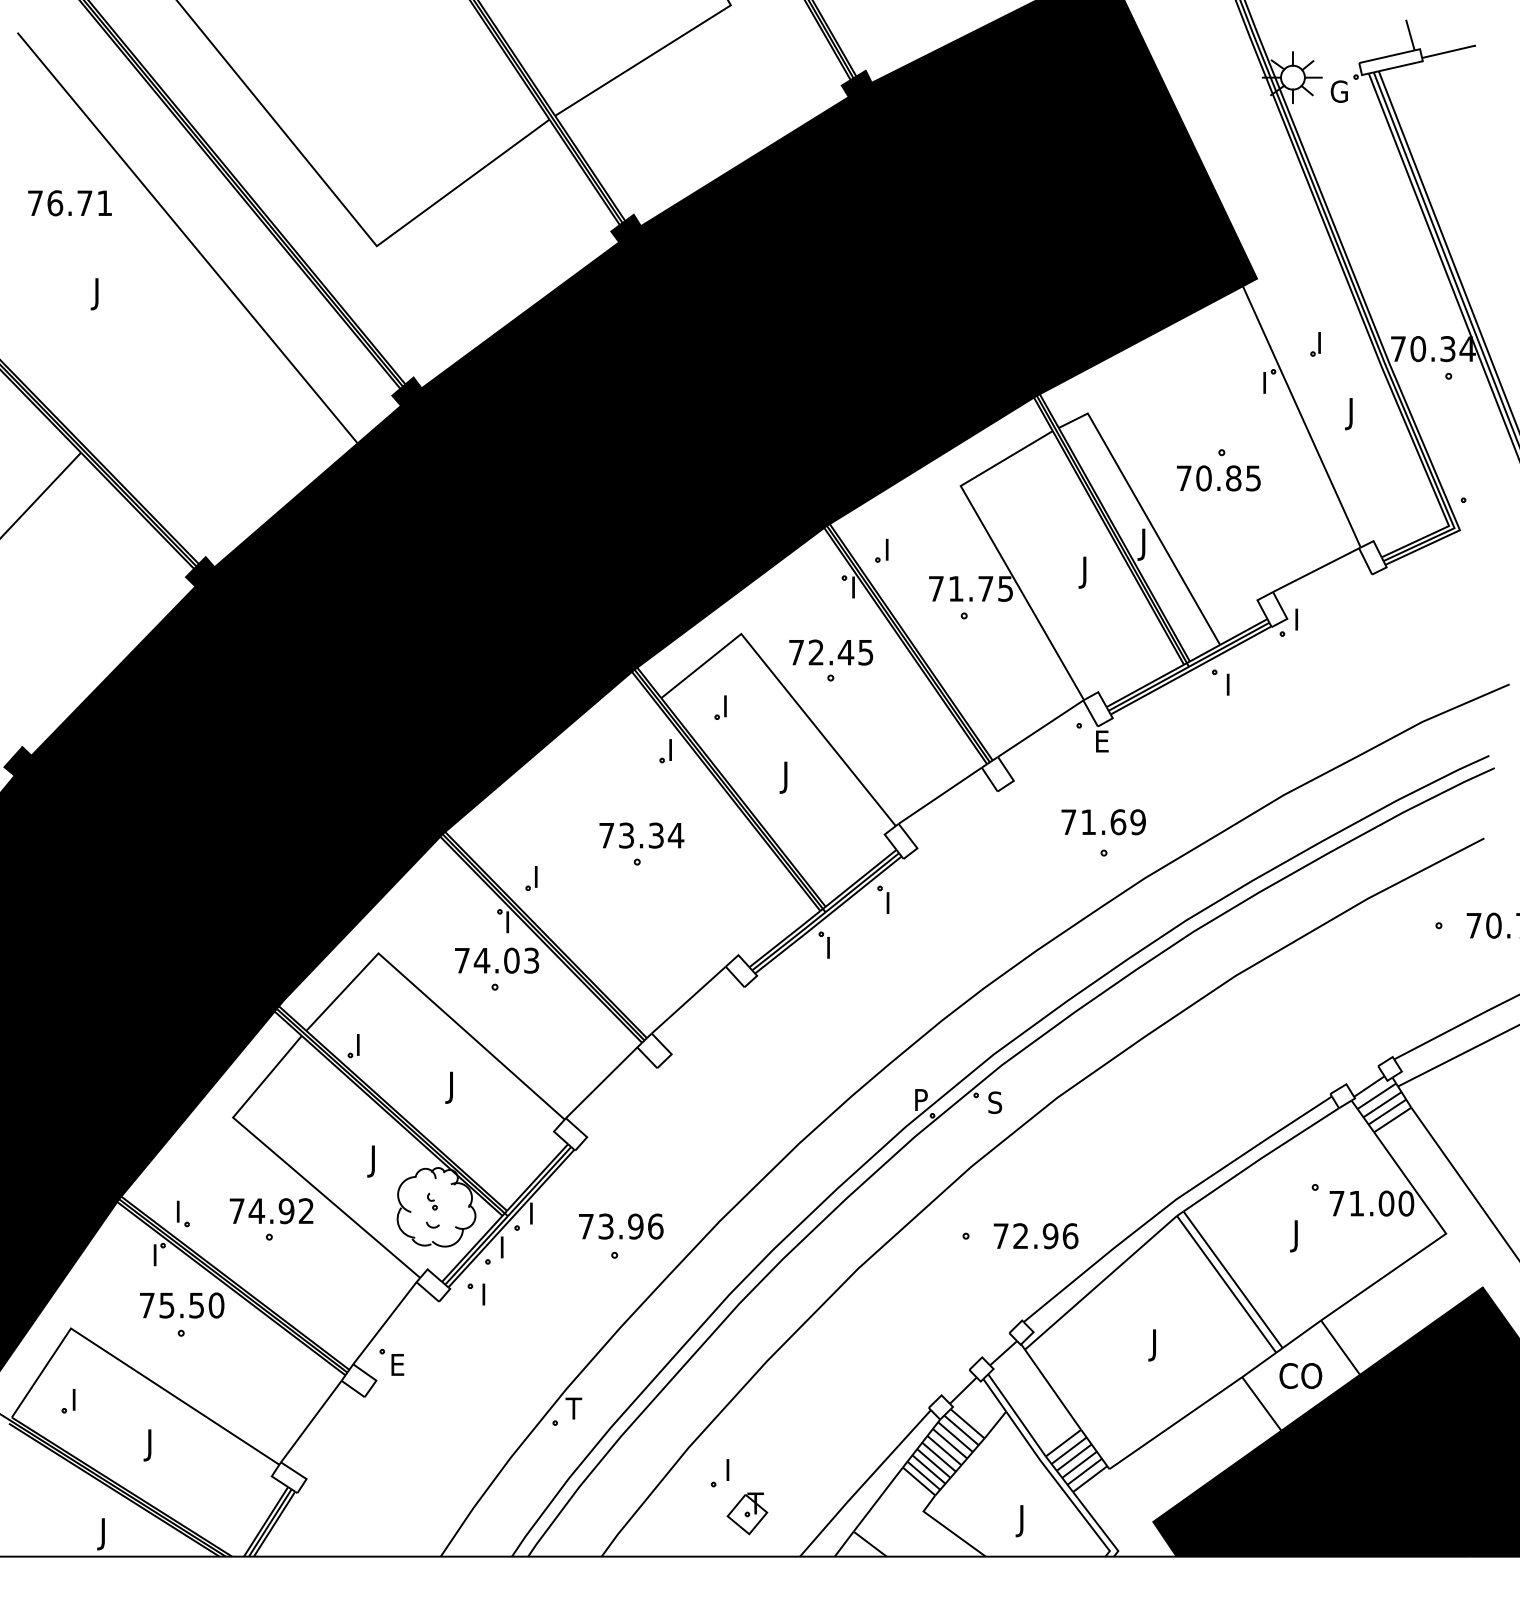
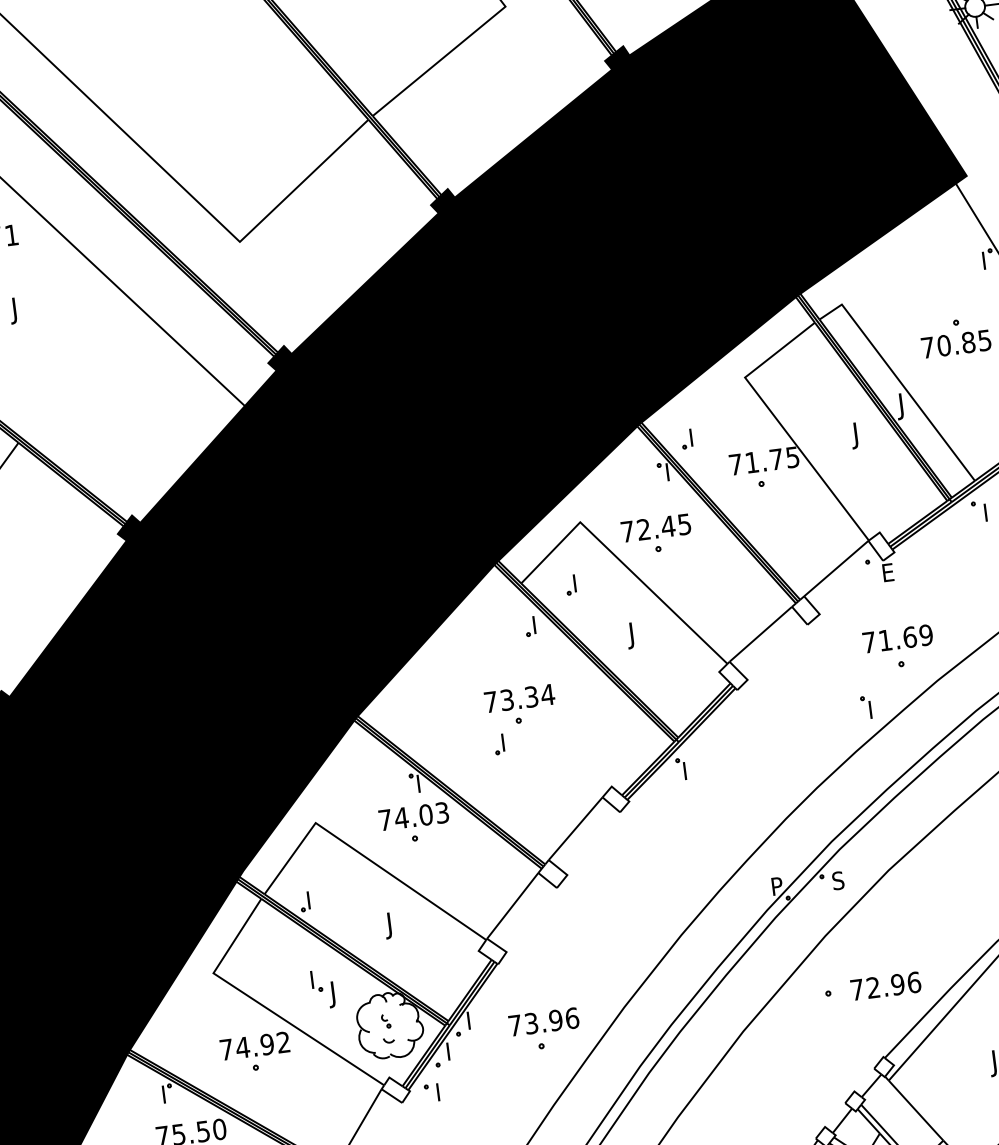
part: (531, 878) -> (499, 744), moved
part: (883, 899) -> (866, 707), moved
part: (183, 1213) -> (316, 980), moved

